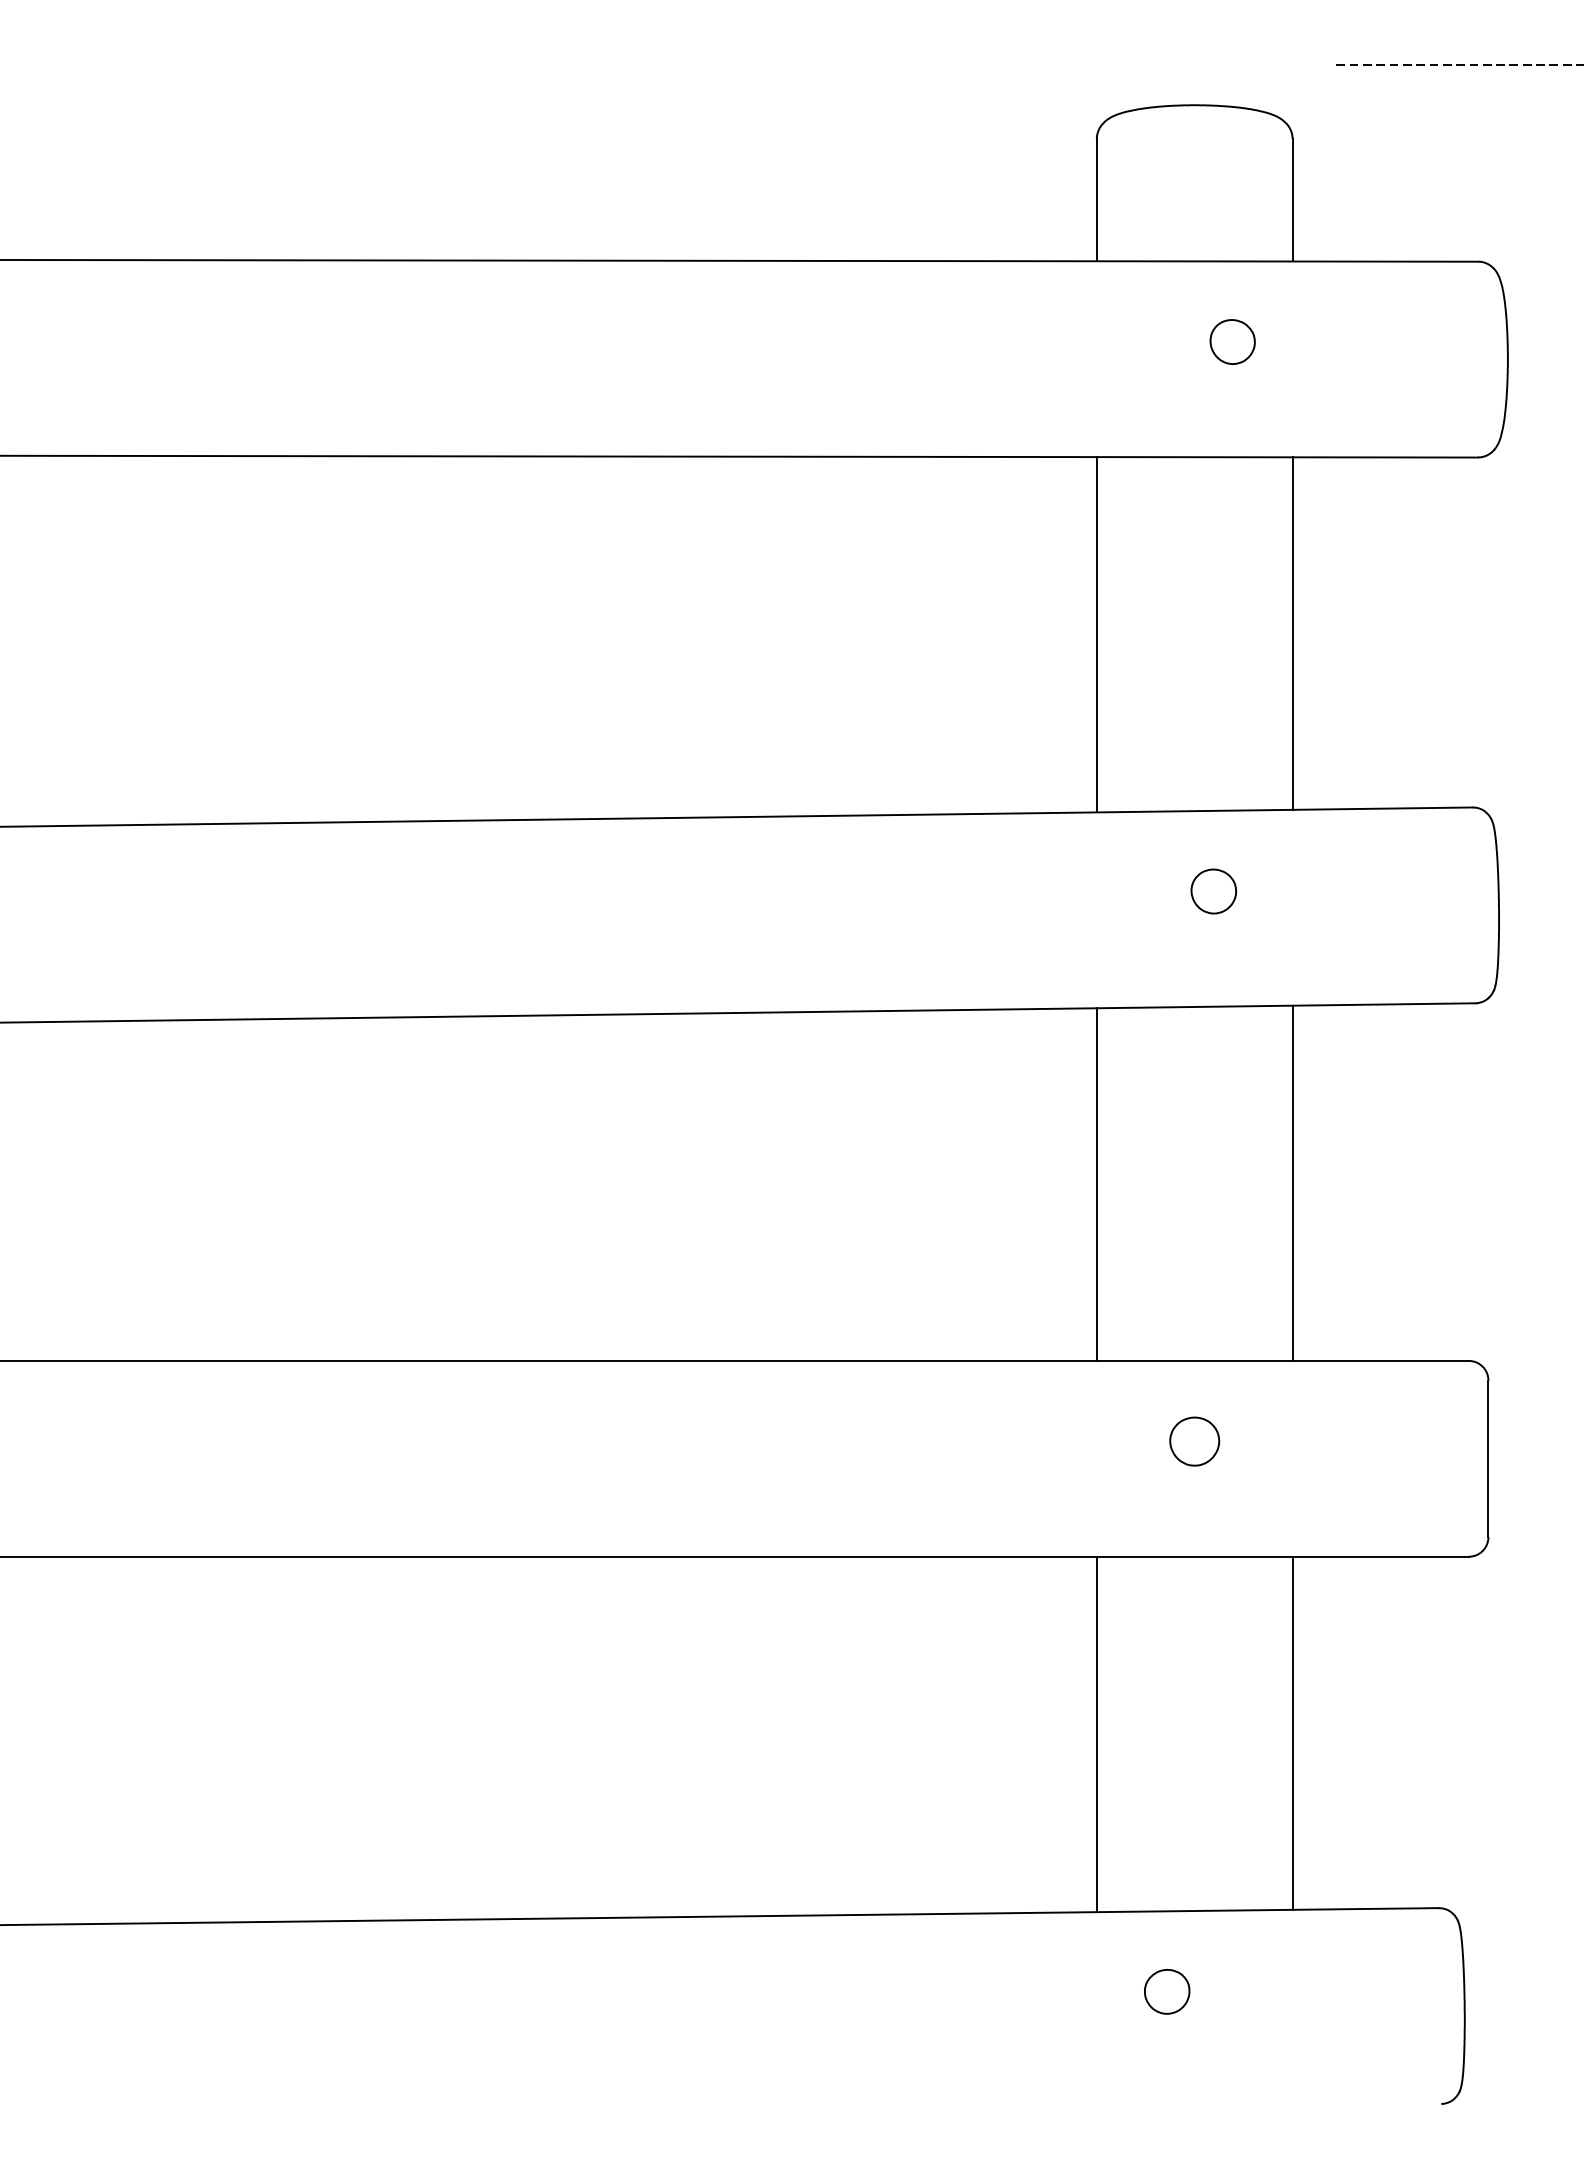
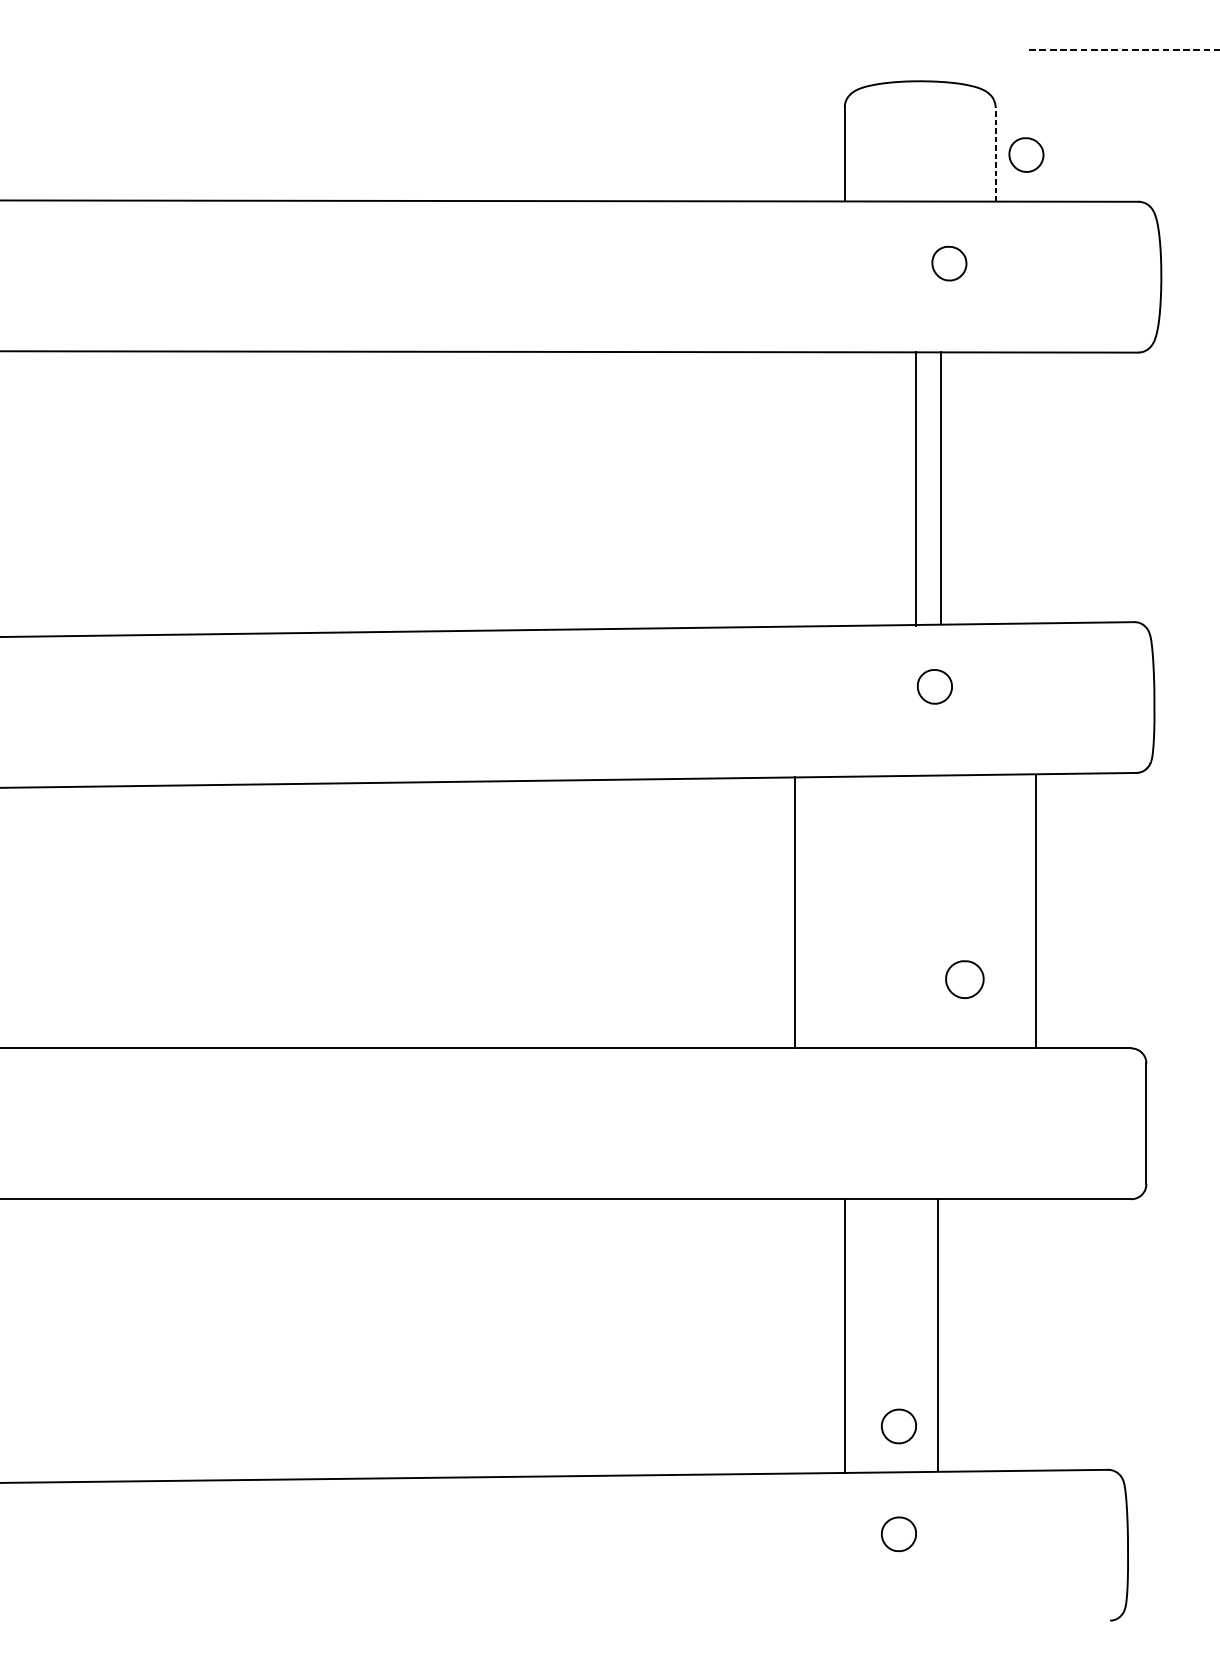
line: (1292, 199) -> (995, 153), solid -> dashed
part: (1332, 200) -> (1026, 154), added
line: (1292, 633) -> (940, 488), moved
line: (1096, 634) -> (915, 488), moved
line: (1292, 1182) -> (1036, 910), moved
line: (1096, 1184) -> (795, 912), moved
part: (1194, 1441) -> (964, 979), moved
line: (1292, 1732) -> (937, 1334), moved
part: (1167, 1851) -> (899, 1426), added

